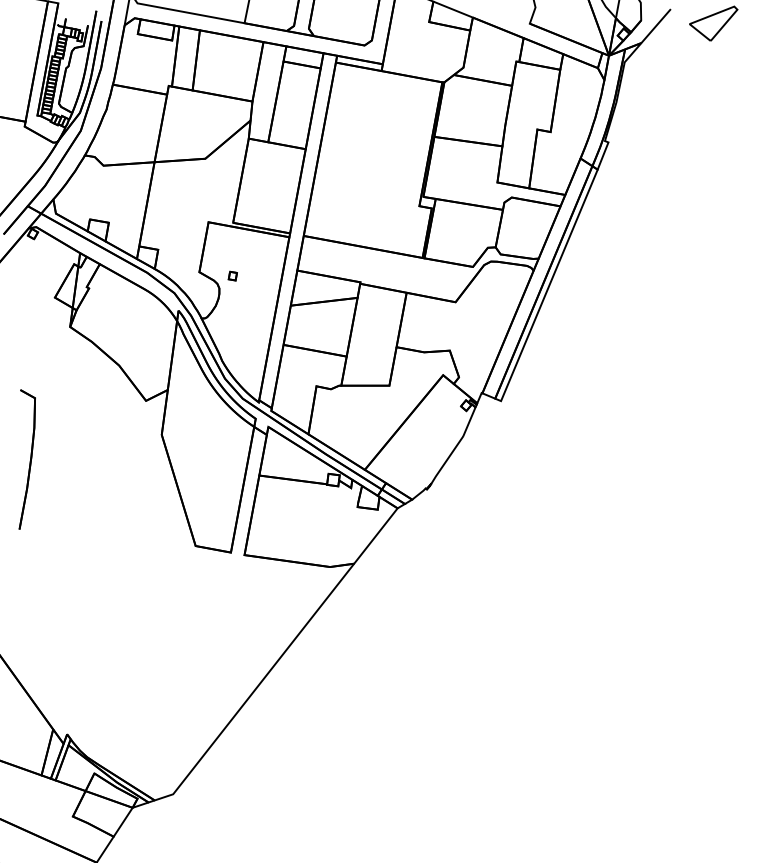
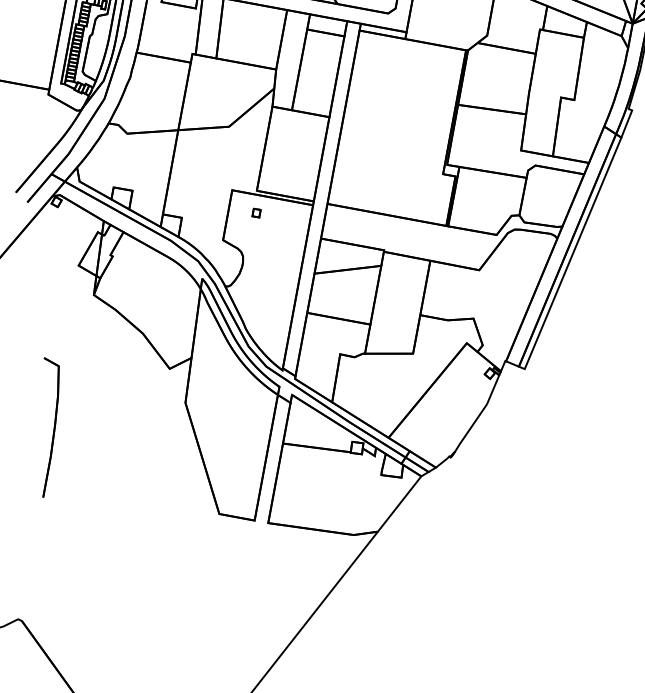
part: (232, 275) -> (256, 212), moved

